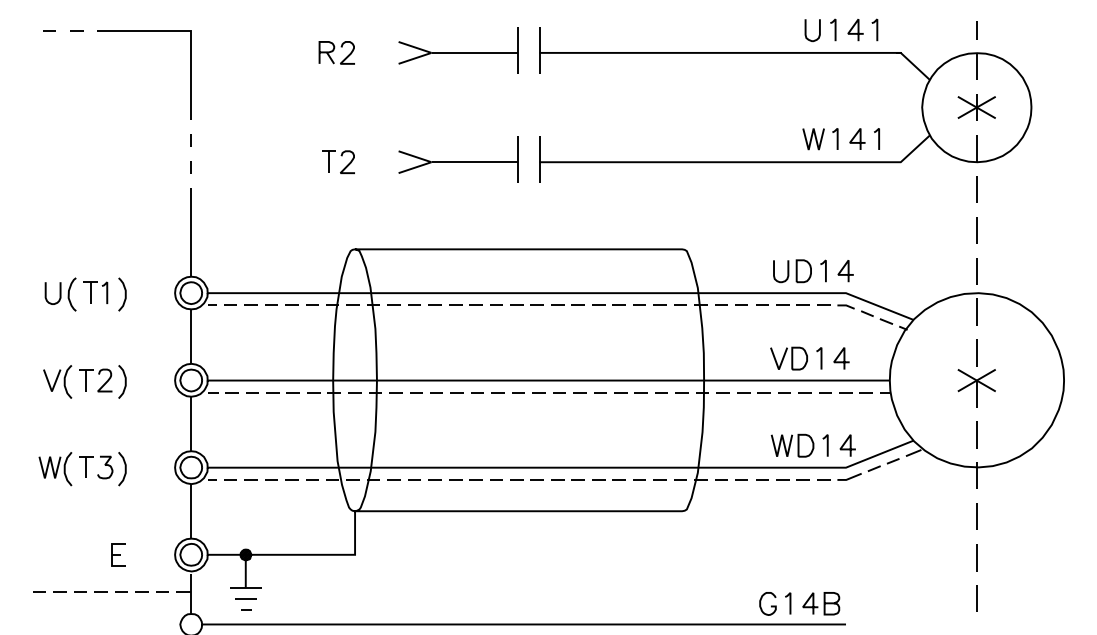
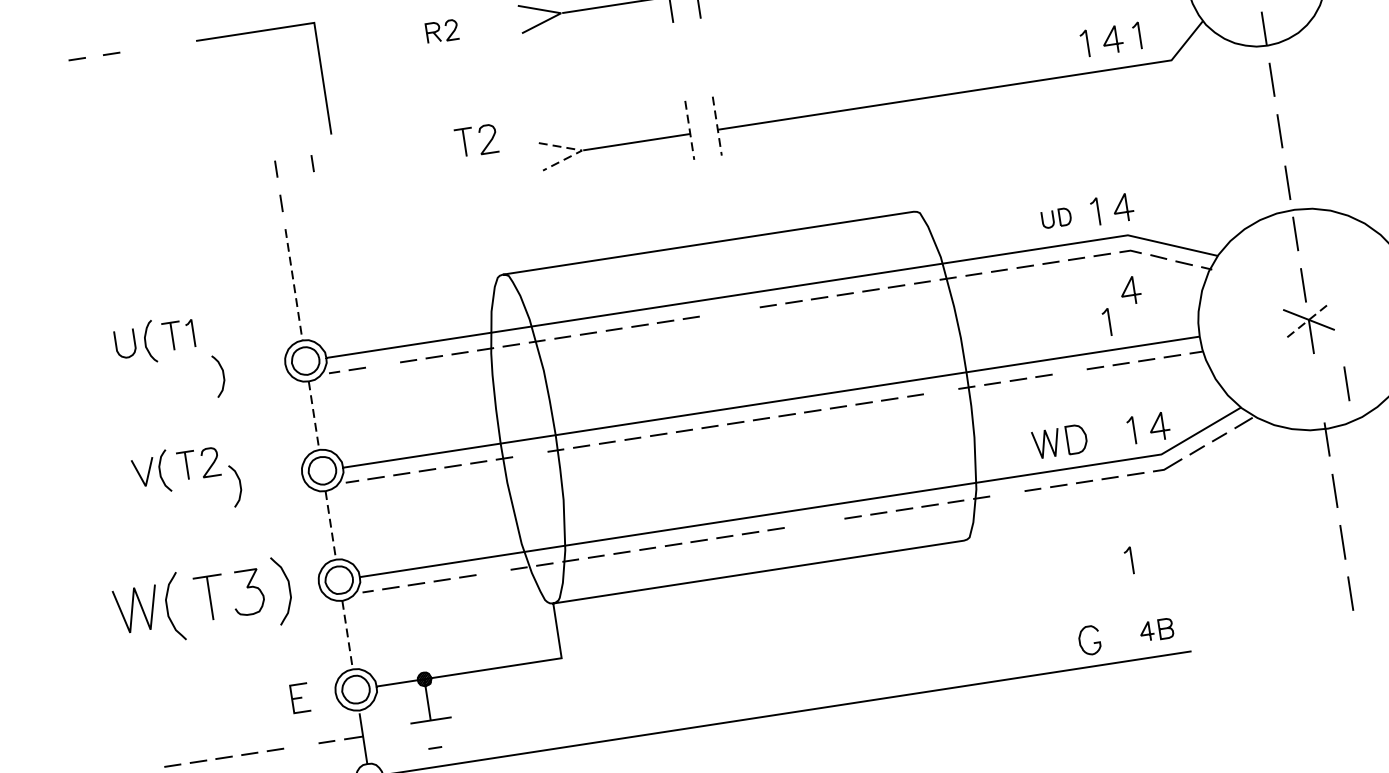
line: (144, 31) -> (255, 32), moved
part: (336, 52) -> (441, 30), size x0.7
line: (812, 138) -> (1056, 47), removed
line: (219, 140) -> (311, 163), added
part: (341, 156) -> (479, 133), moved
line: (517, 159) -> (689, 130), solid -> dashed
line: (539, 159) -> (717, 126), solid -> dashed
line: (431, 162) -> (582, 150), solid -> dashed
line: (191, 232) -> (294, 284), solid -> dashed
part: (792, 271) -> (1056, 218), size x0.6
part: (69, 294) -> (146, 342), moved
line: (250, 304) -> (382, 363), removed
line: (523, 304) -> (725, 311), removed
line: (191, 337) -> (314, 416), solid -> dashed
part: (788, 358) -> (1068, 328), removed
line: (843, 358) -> (1133, 290), moved
line: (976, 380) -> (1308, 319), solid -> dashed
part: (85, 381) -> (186, 467), moved
line: (354, 392) -> (529, 454), removed
line: (681, 392) -> (940, 391), removed
line: (784, 392) -> (1069, 371), removed
line: (191, 424) -> (331, 526), solid -> dashed
line: (976, 434) -> (1346, 383), moved
part: (792, 445) -> (1059, 441), moved
part: (82, 469) -> (202, 603), size x1.6
line: (312, 479) -> (493, 571), removed
line: (564, 479) -> (810, 523), removed
line: (721, 479) -> (1007, 493), removed
line: (191, 511) -> (347, 635), solid -> dashed
part: (118, 554) -> (299, 697), moved
line: (141, 591) -> (300, 745), removed
line: (245, 598) -> (432, 734), removed
line: (789, 603) -> (1130, 560), moved
part: (821, 603) -> (1156, 629), size x0.7

